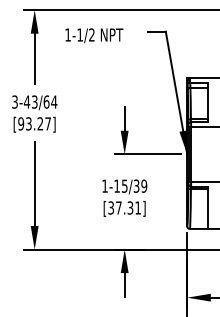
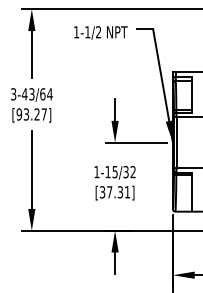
text: (94, 35) -> (101, 32), moved
text: (144, 185) -> (133, 171), 1-15/39 -> 1-15/32

